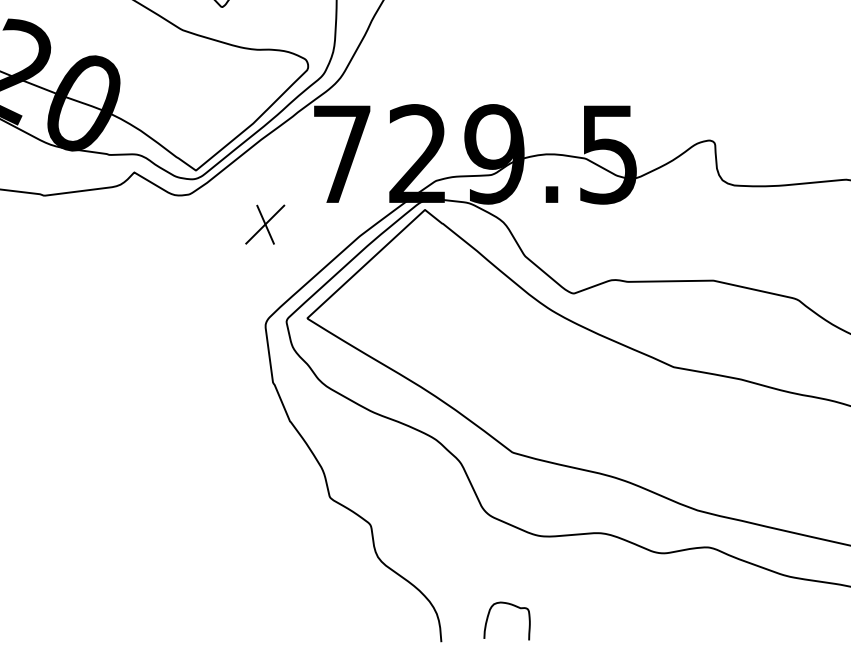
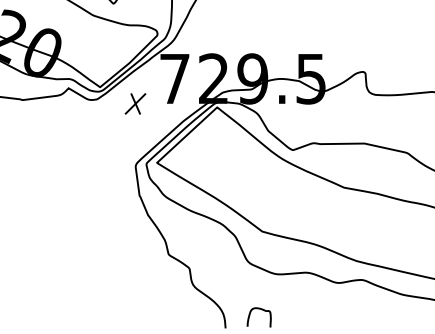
part: (265, 223) -> (135, 103), moved

